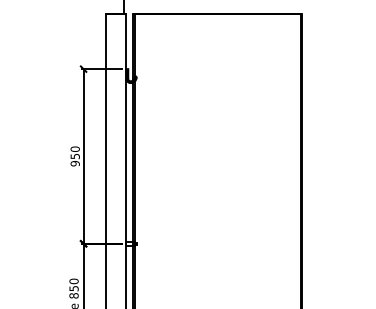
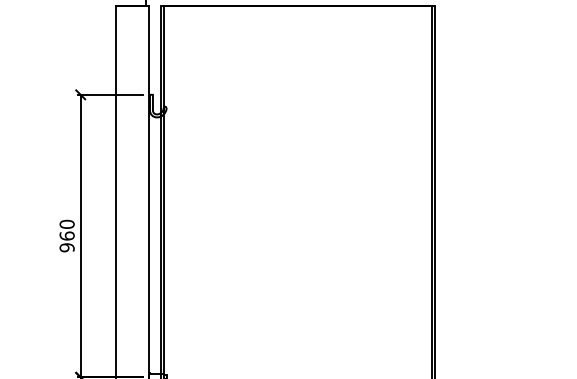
text: (74, 156) -> (65, 236), 950 -> 960

